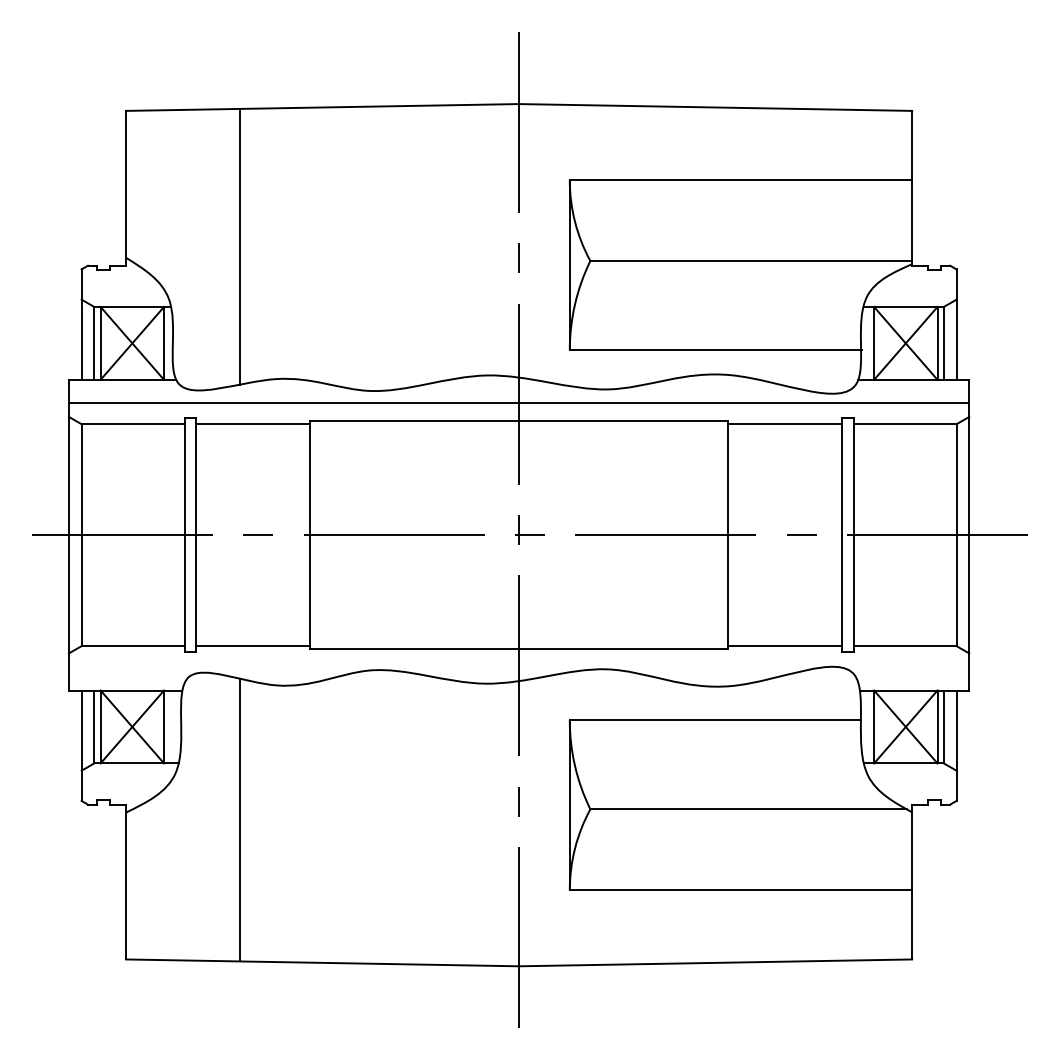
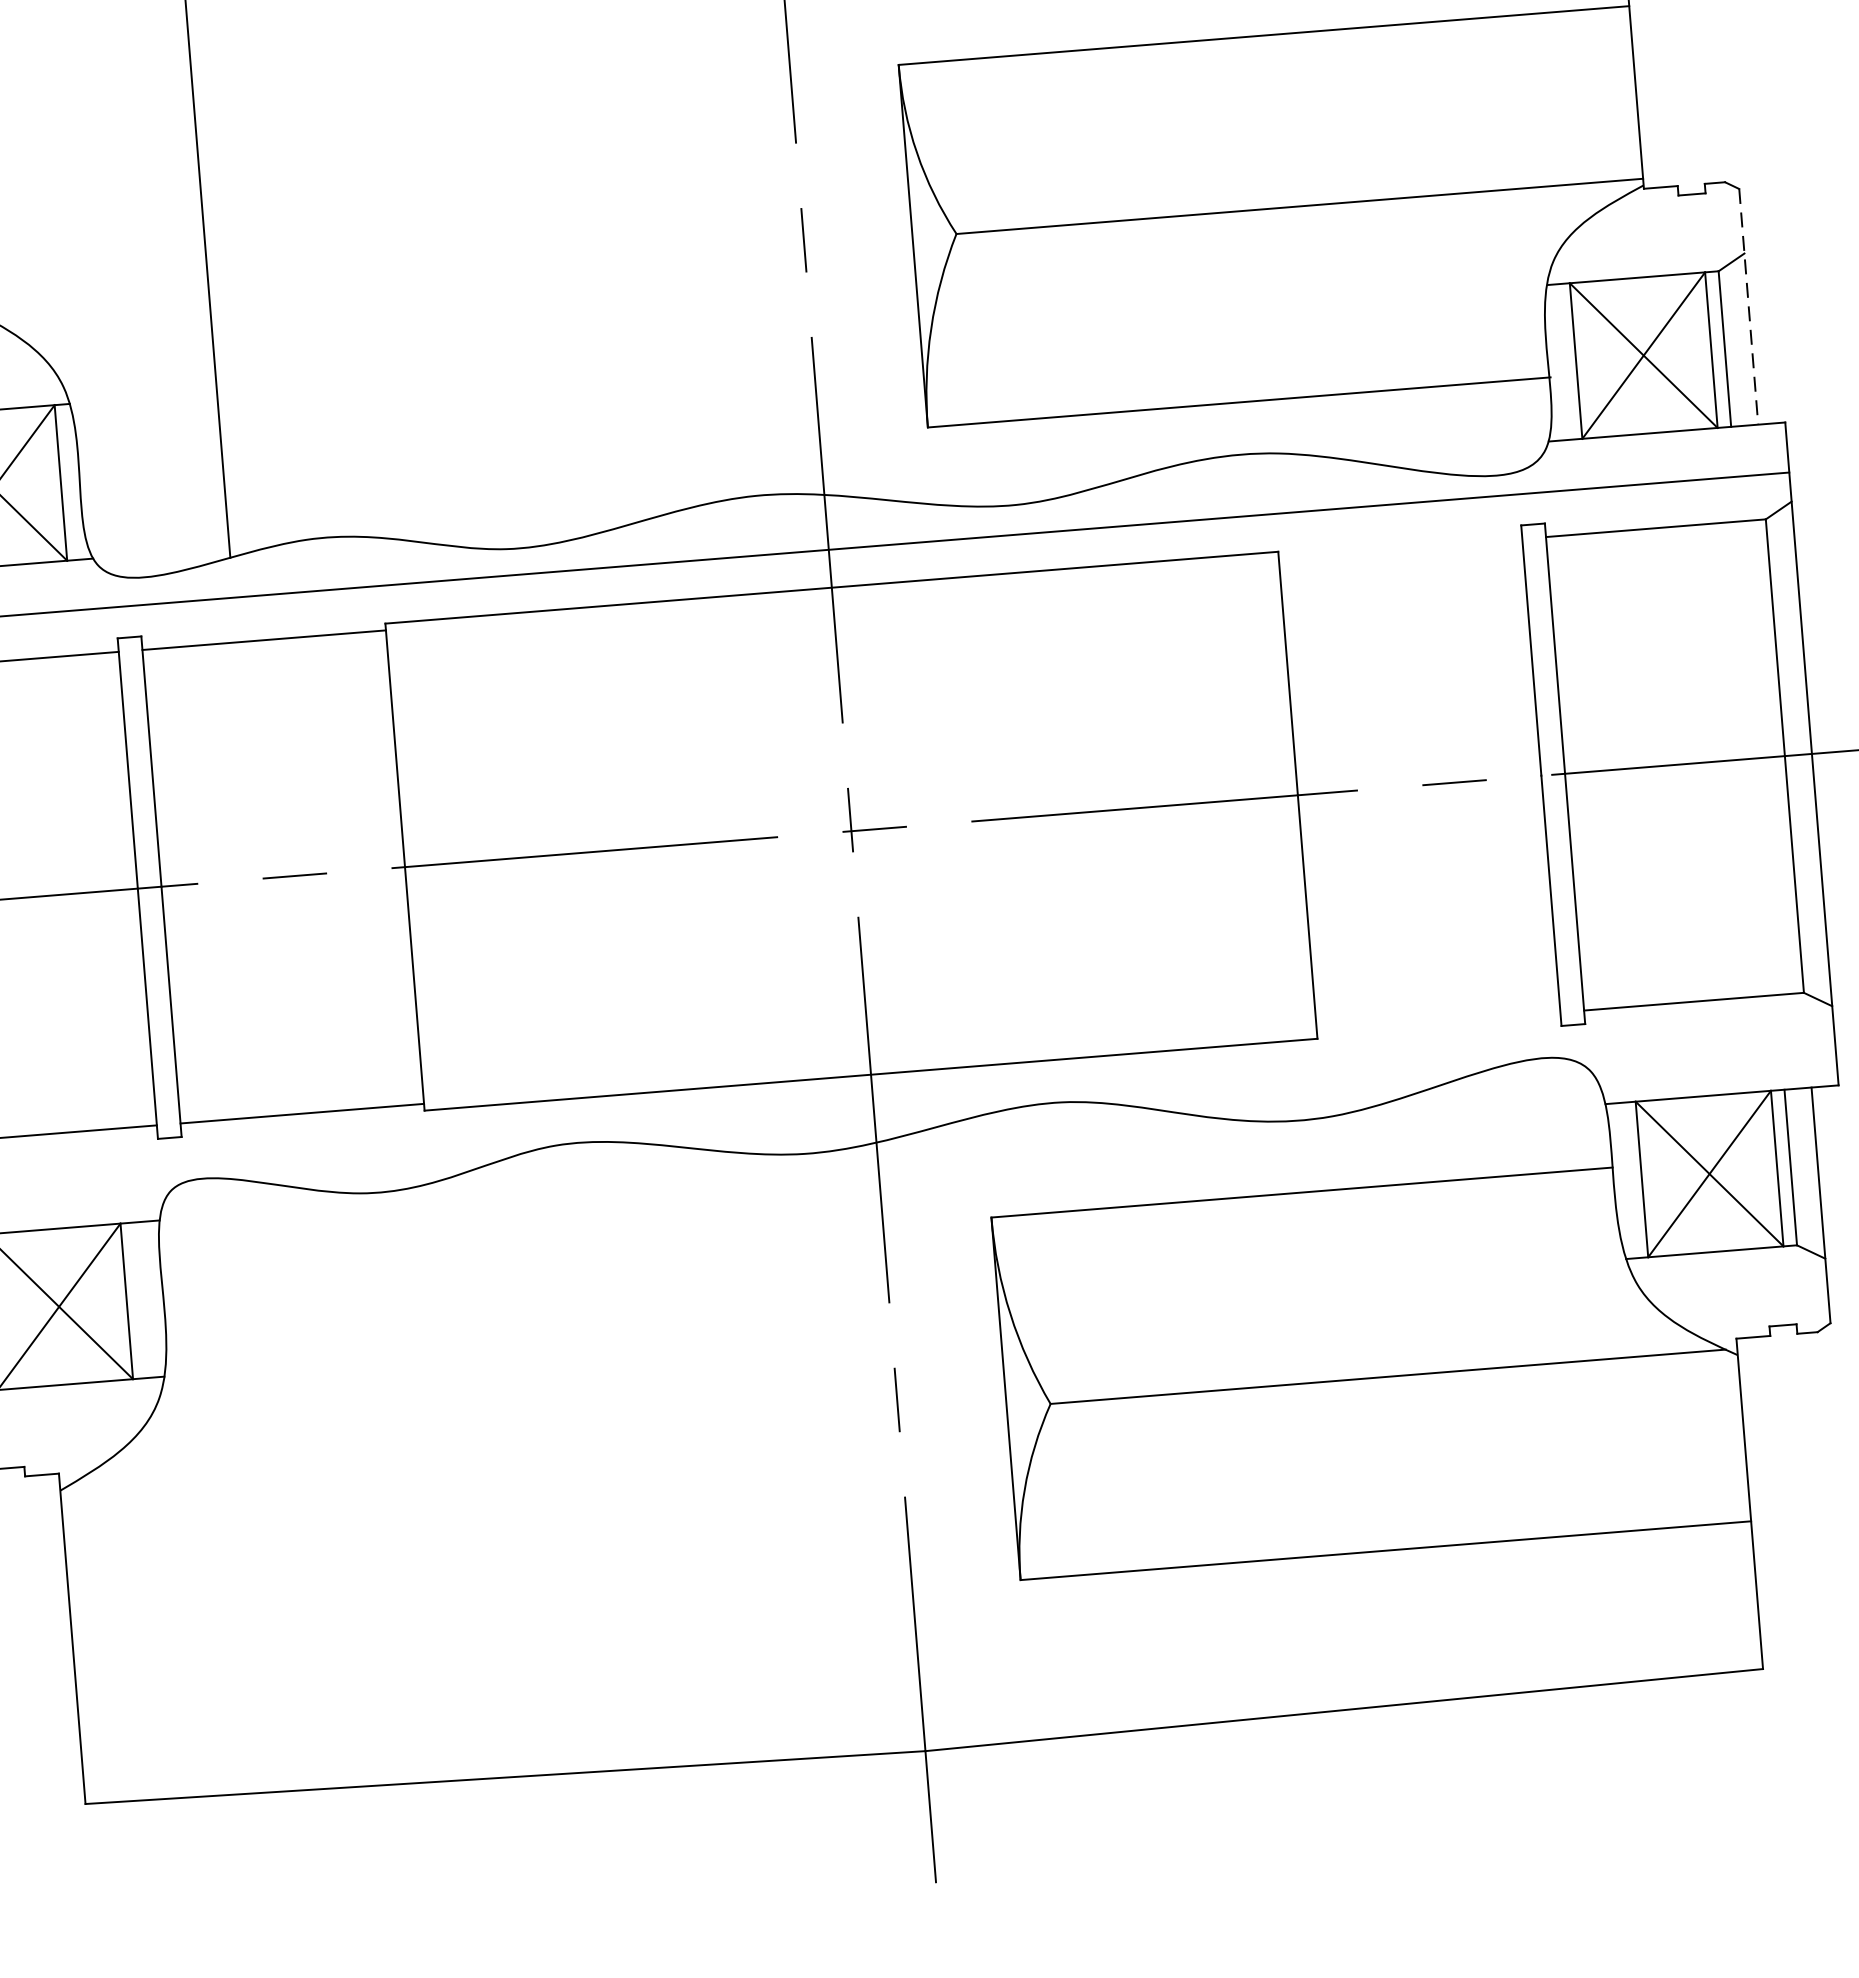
line: (956, 325) -> (1748, 308), solid -> dashed
line: (785, 424) -> (1400, 549), removed
line: (785, 646) -> (1439, 1022), removed
line: (240, 819) -> (305, 1485), removed

